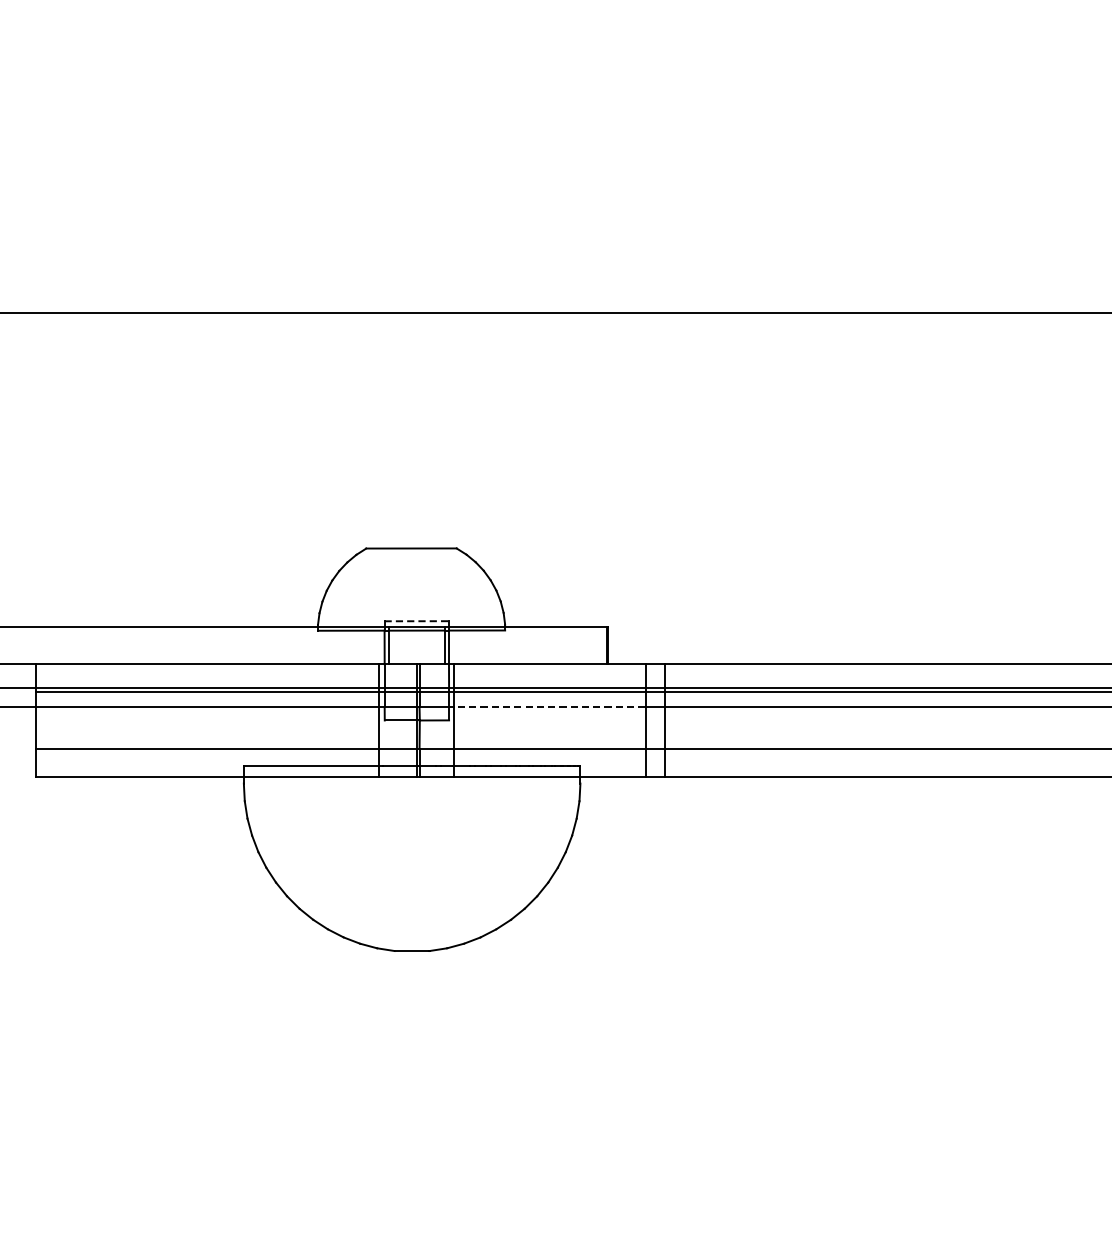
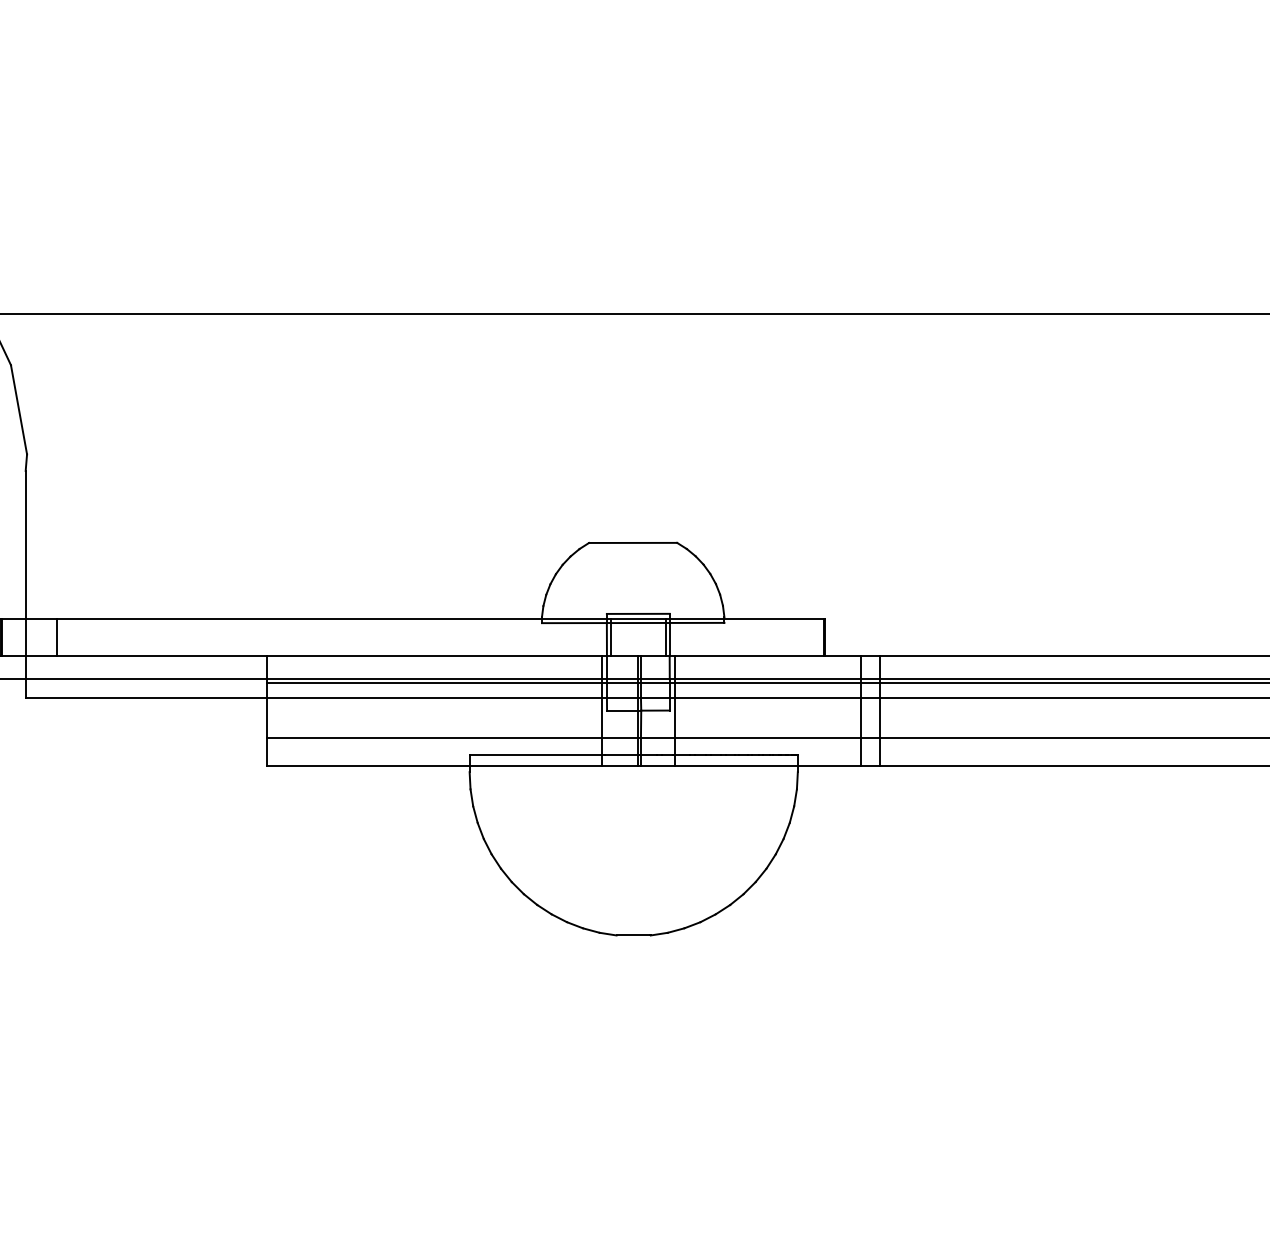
line: (417, 620) -> (638, 613), dashed -> solid
line: (549, 706) -> (767, 697), dashed -> solid

